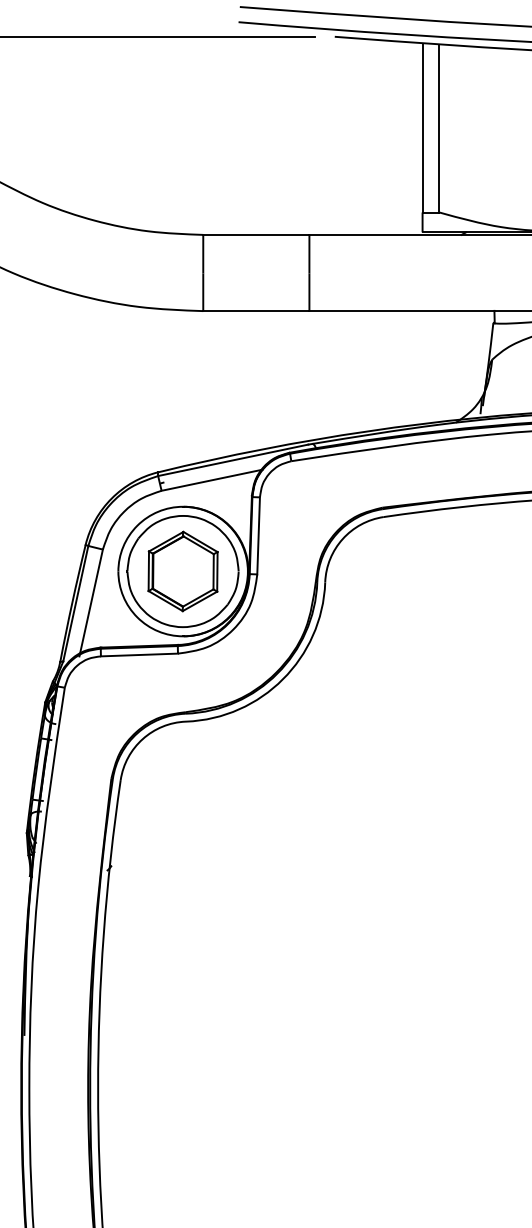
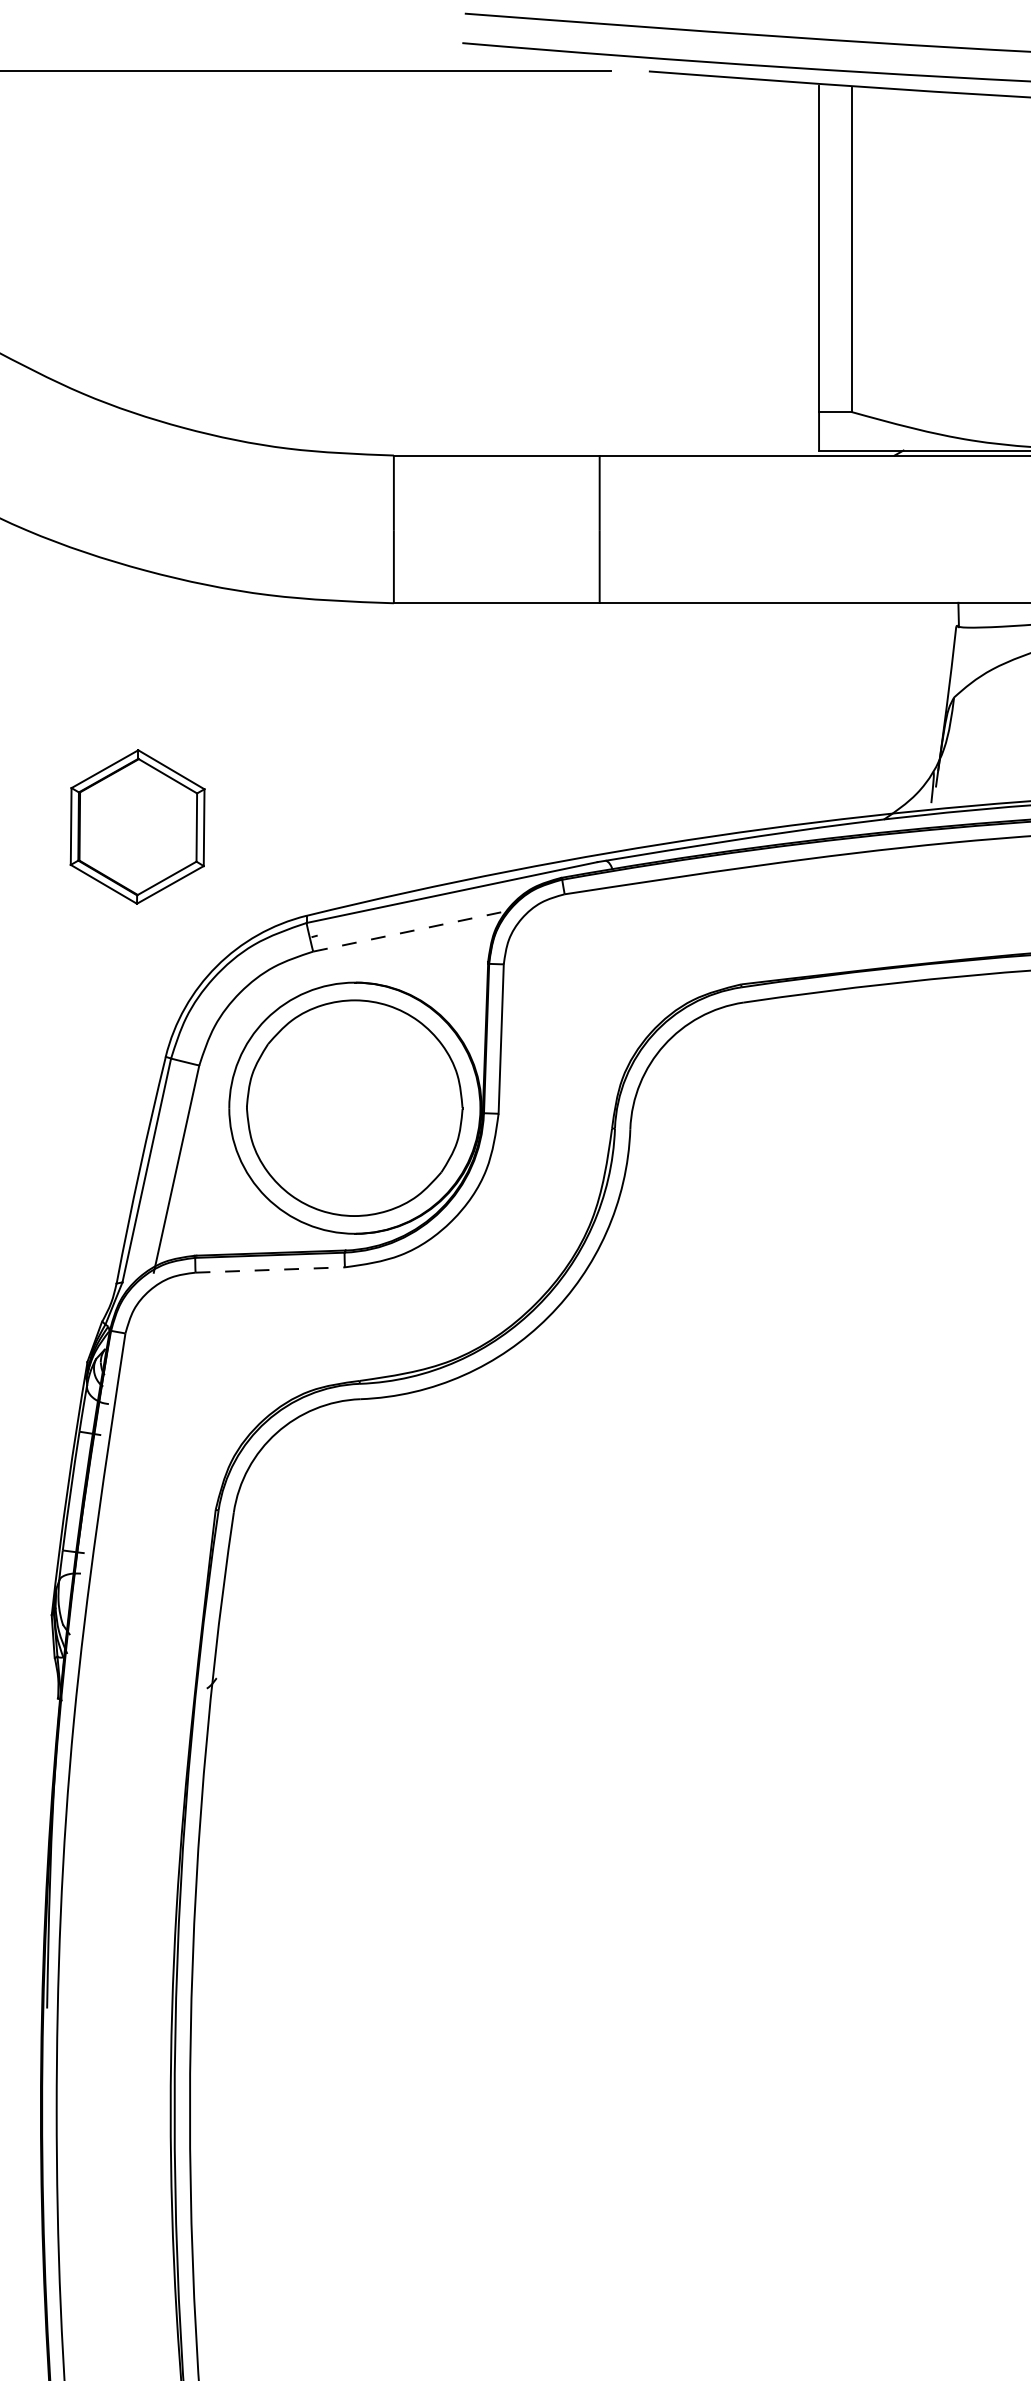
line: (212, 480) -> (411, 931), solid -> dashed
part: (182, 571) -> (136, 826), moved
line: (139, 655) -> (270, 1270), solid -> dashed

